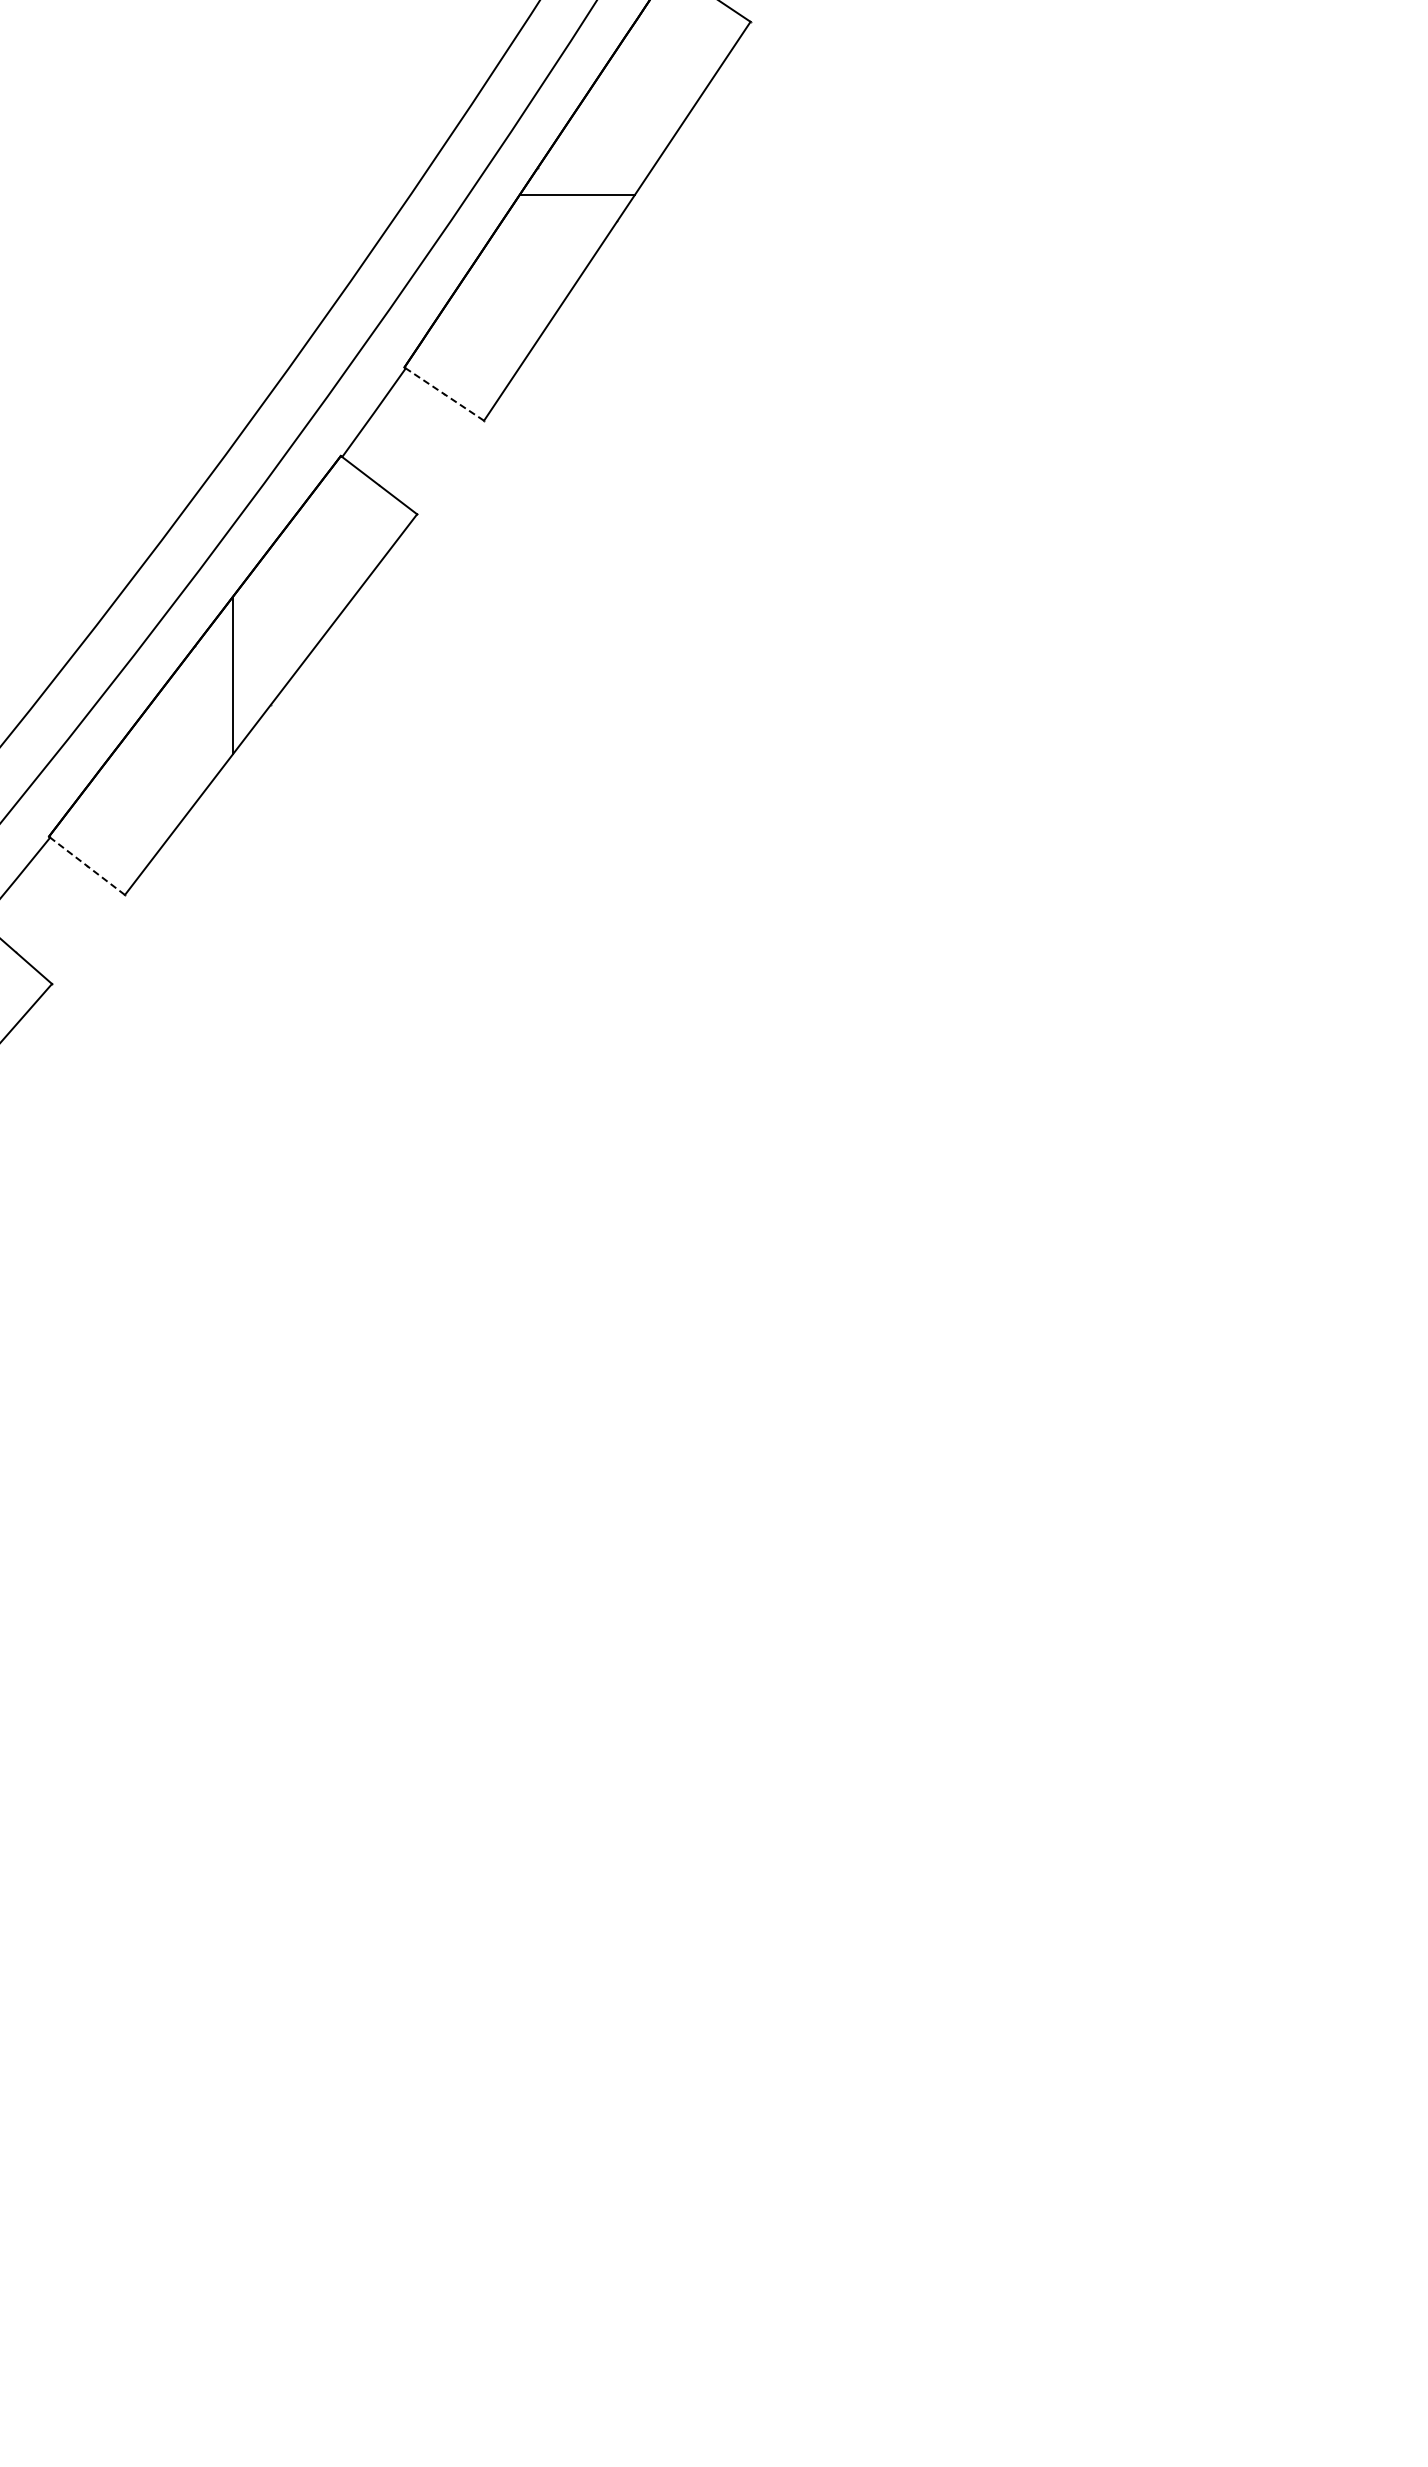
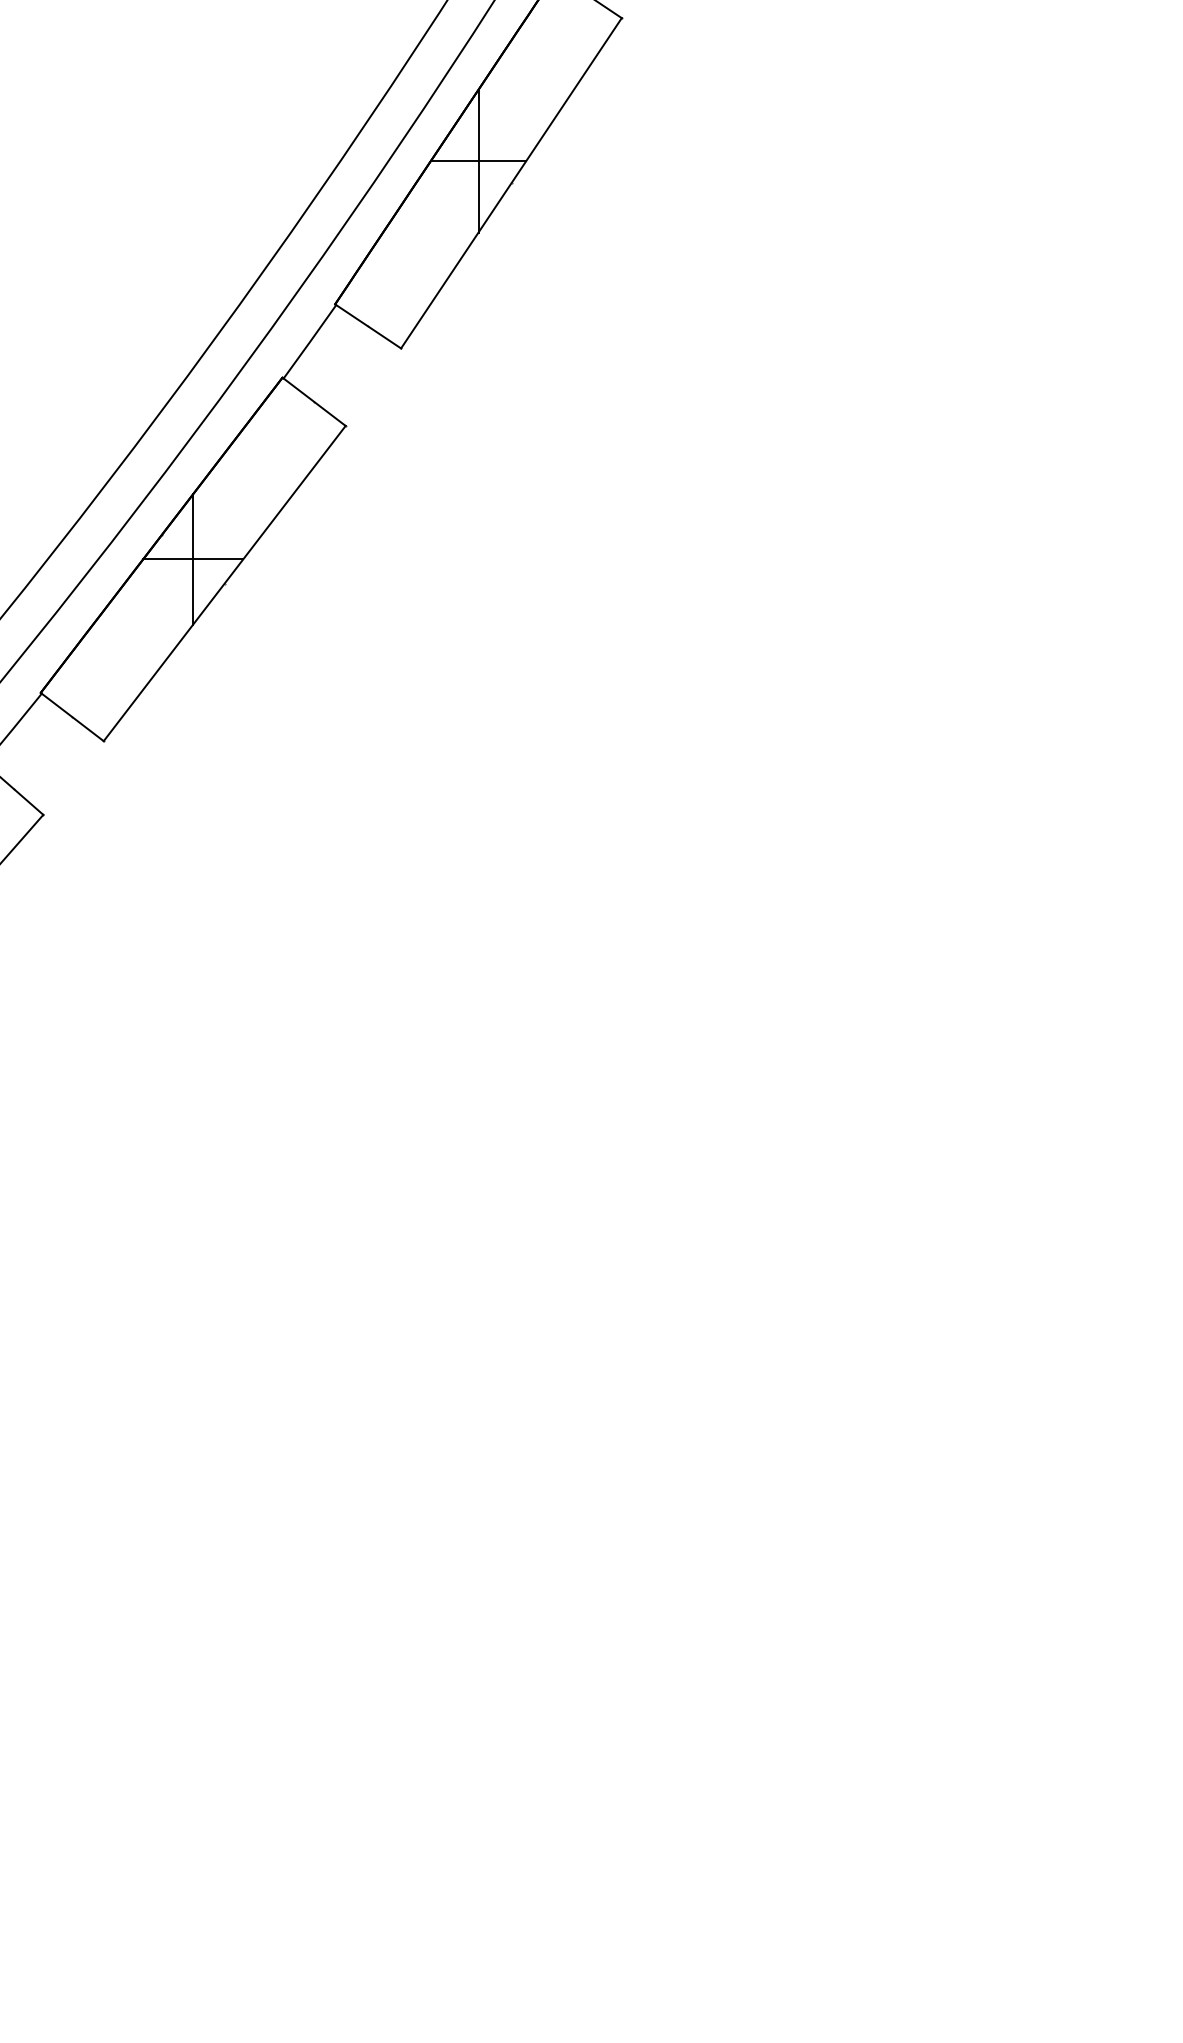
line: (577, 194) -> (478, 161), added
line: (444, 394) -> (368, 326), dashed -> solid
line: (232, 675) -> (192, 559), added
line: (86, 865) -> (71, 716), dashed -> solid

